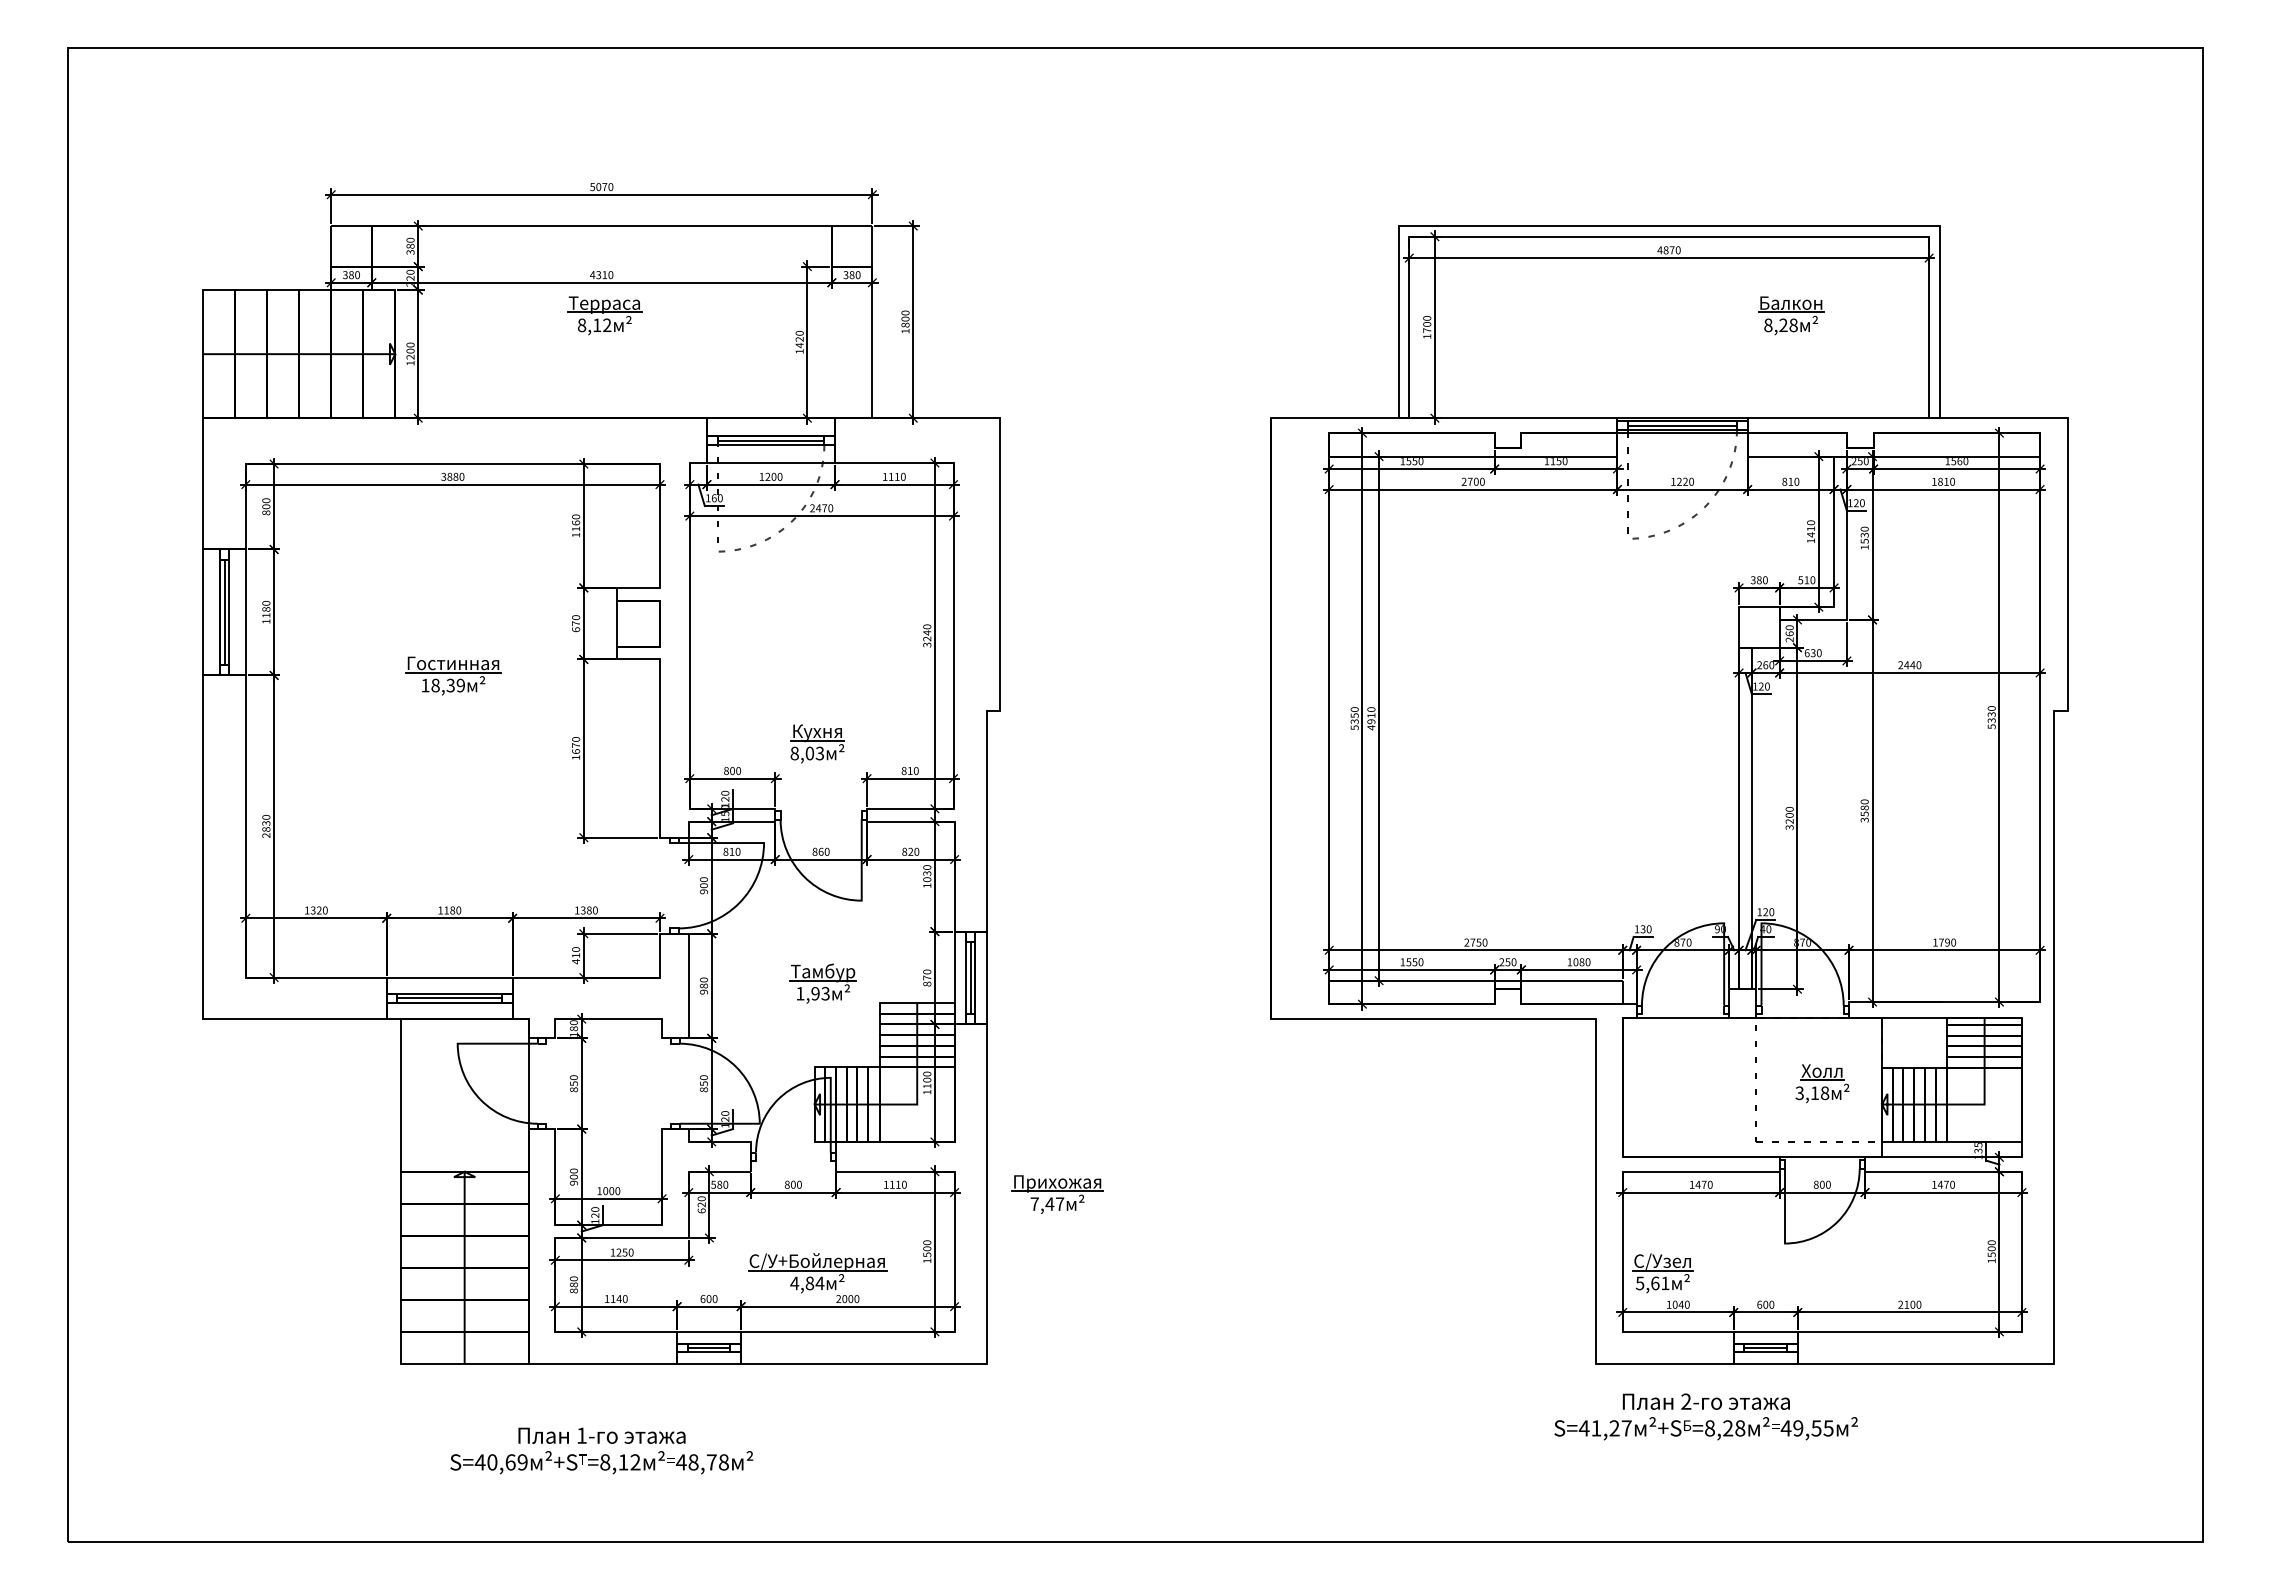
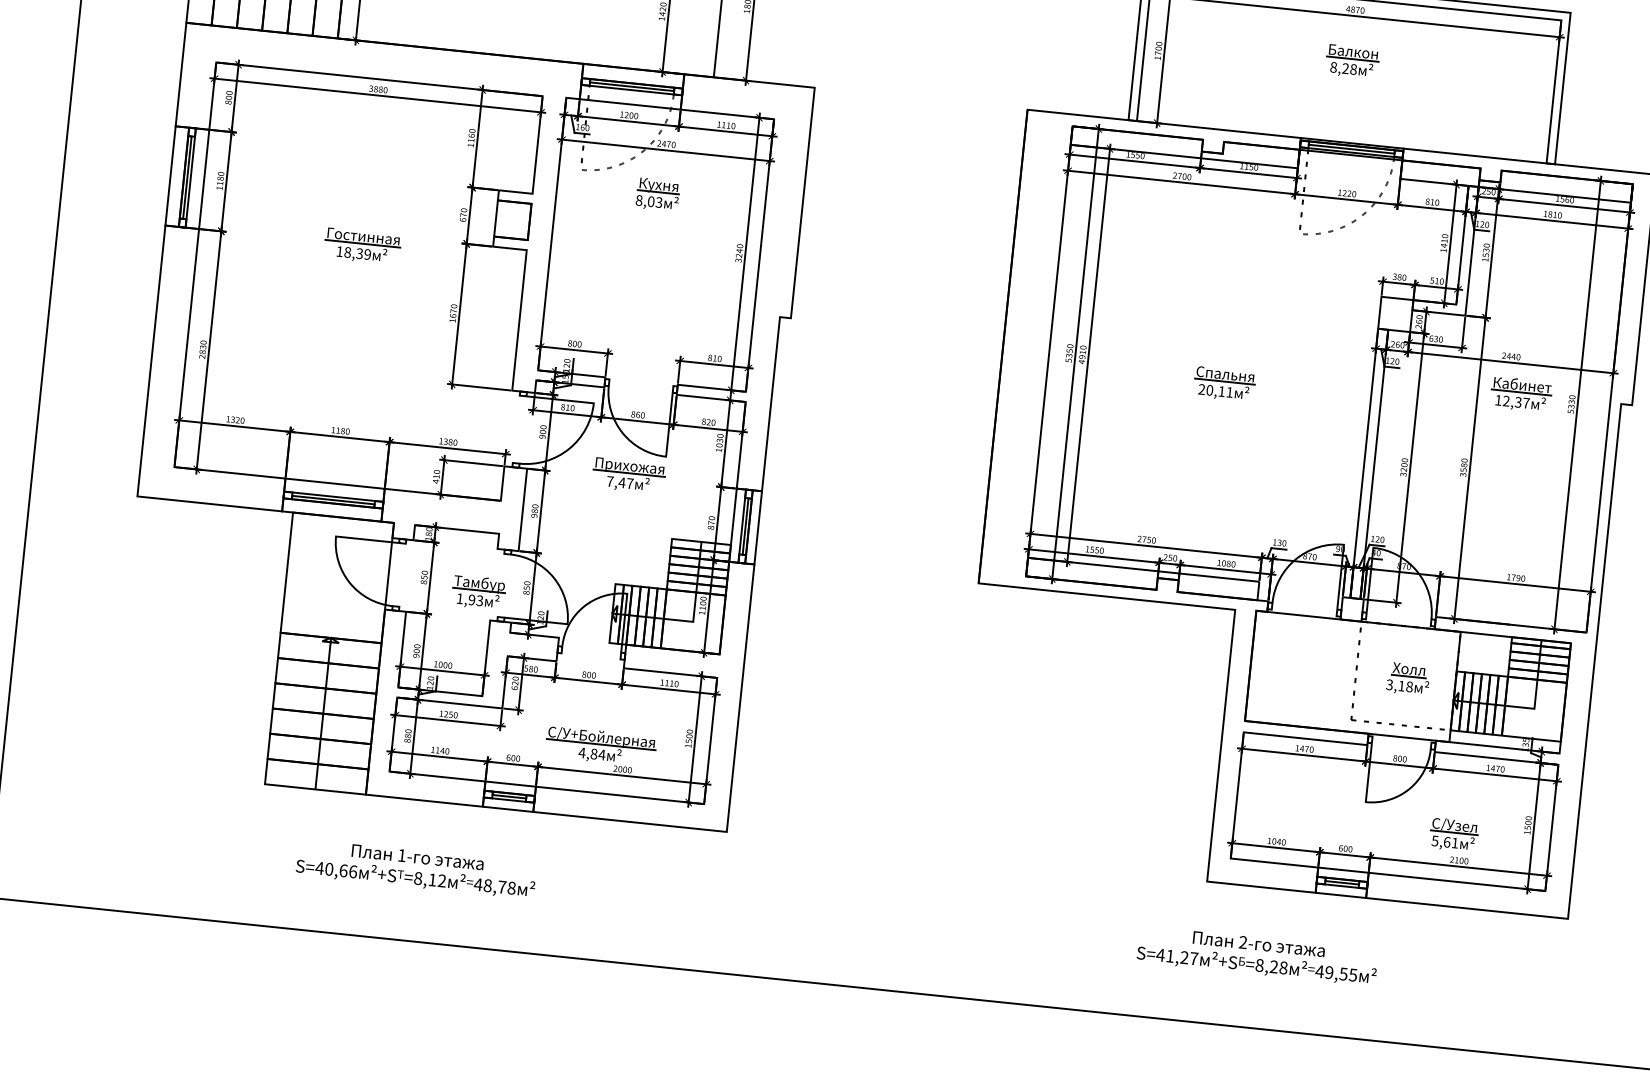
part: (1791, 315) -> (1352, 61), moved
part: (1927, 711) -> (1521, 394), added
part: (1553, 736) -> (1224, 383), added
part: (817, 743) -> (657, 194), moved
part: (822, 983) -> (478, 592), moved
part: (1057, 1194) -> (628, 475), moved
part: (1662, 1273) -> (1453, 835), moved
text: (1705, 1416) -> (1257, 955), moved
text: (522, 1462) -> (353, 871), 69 -> 66

